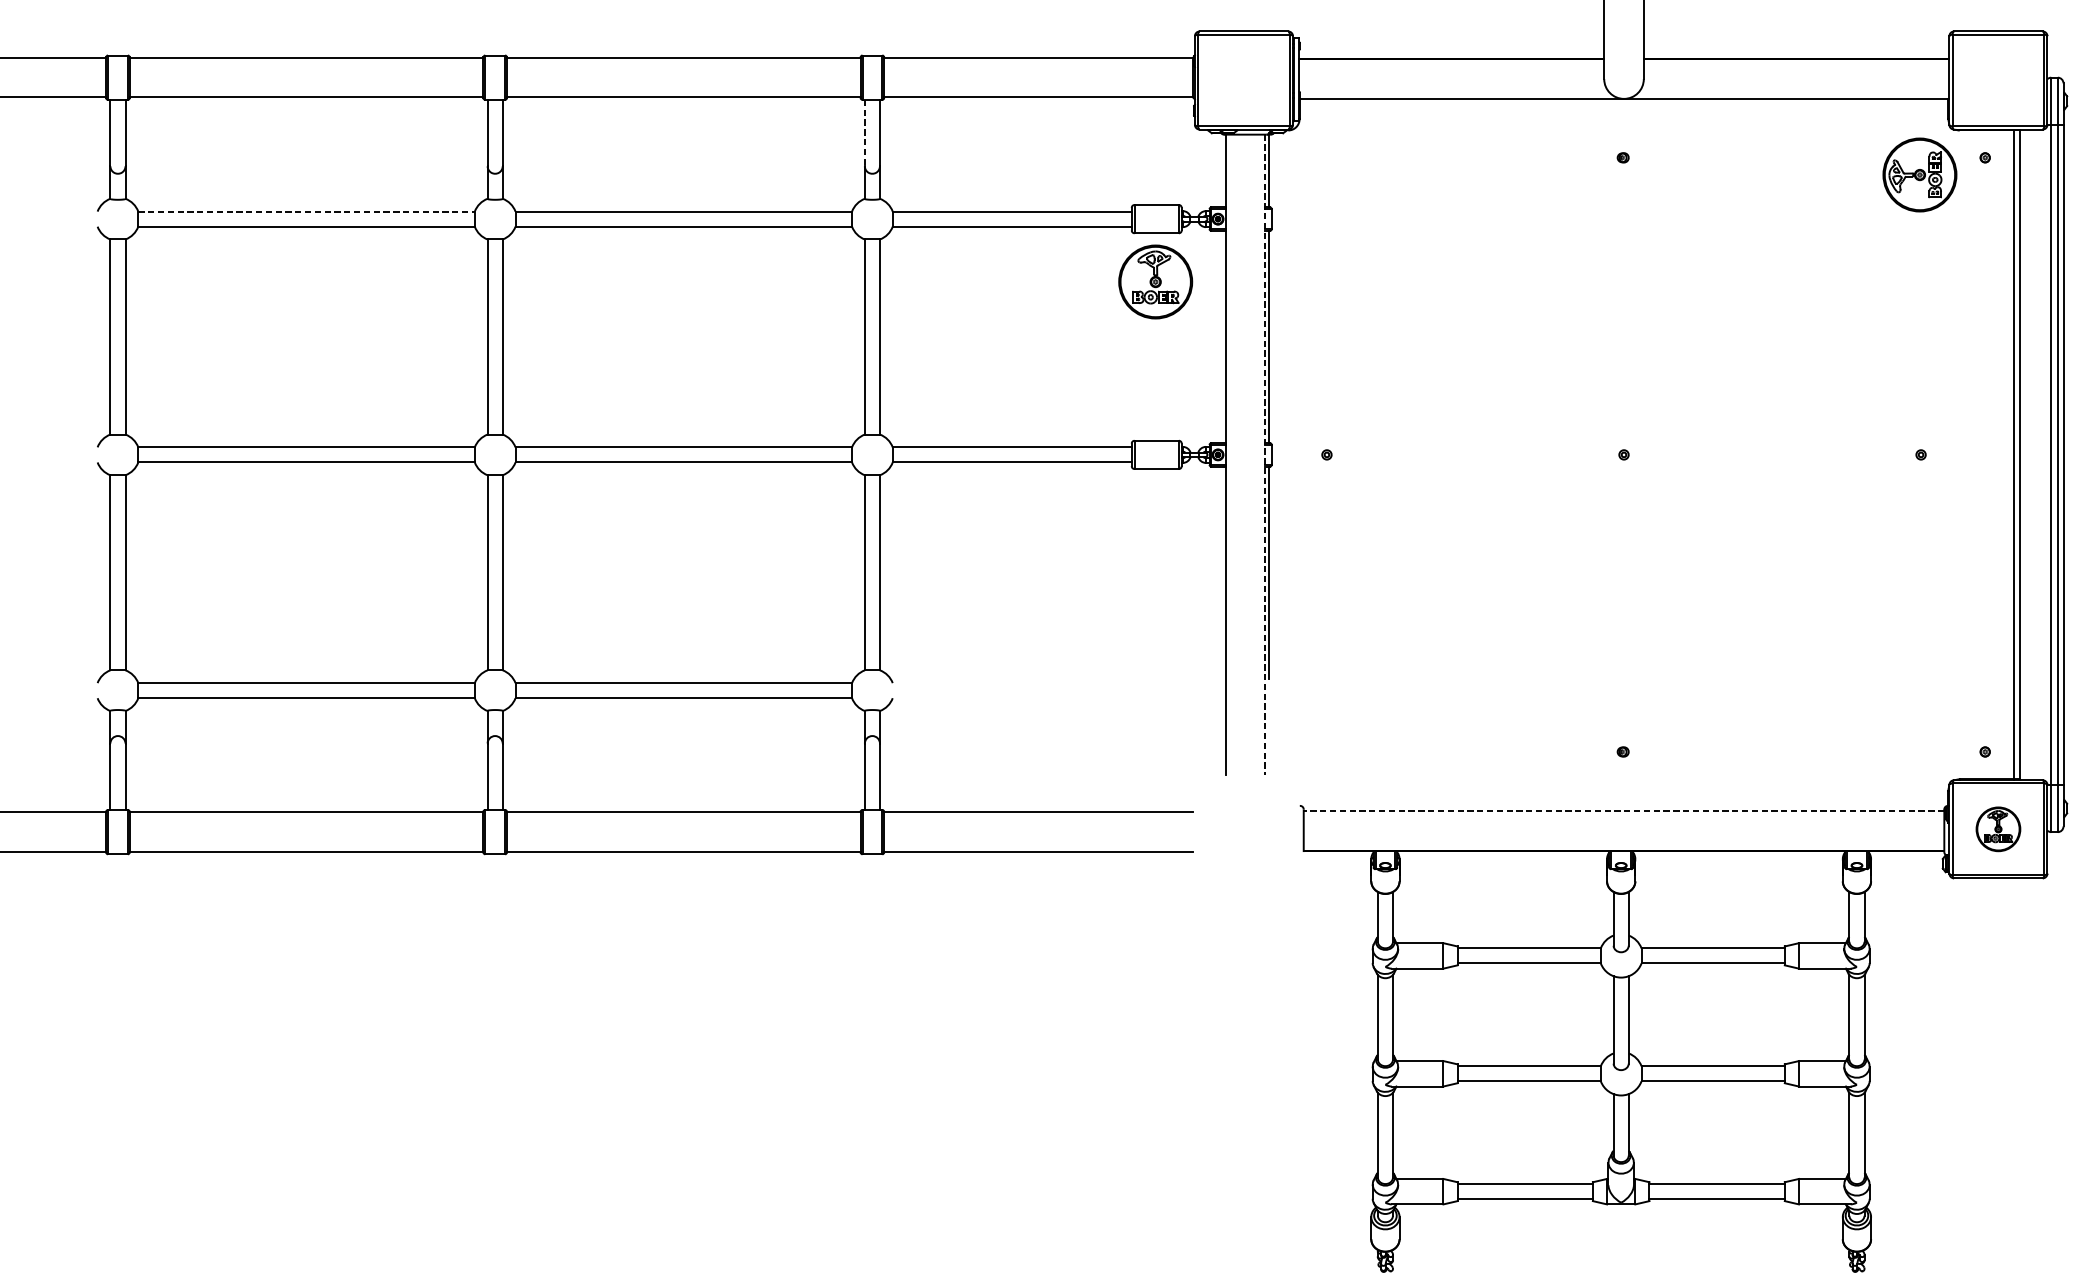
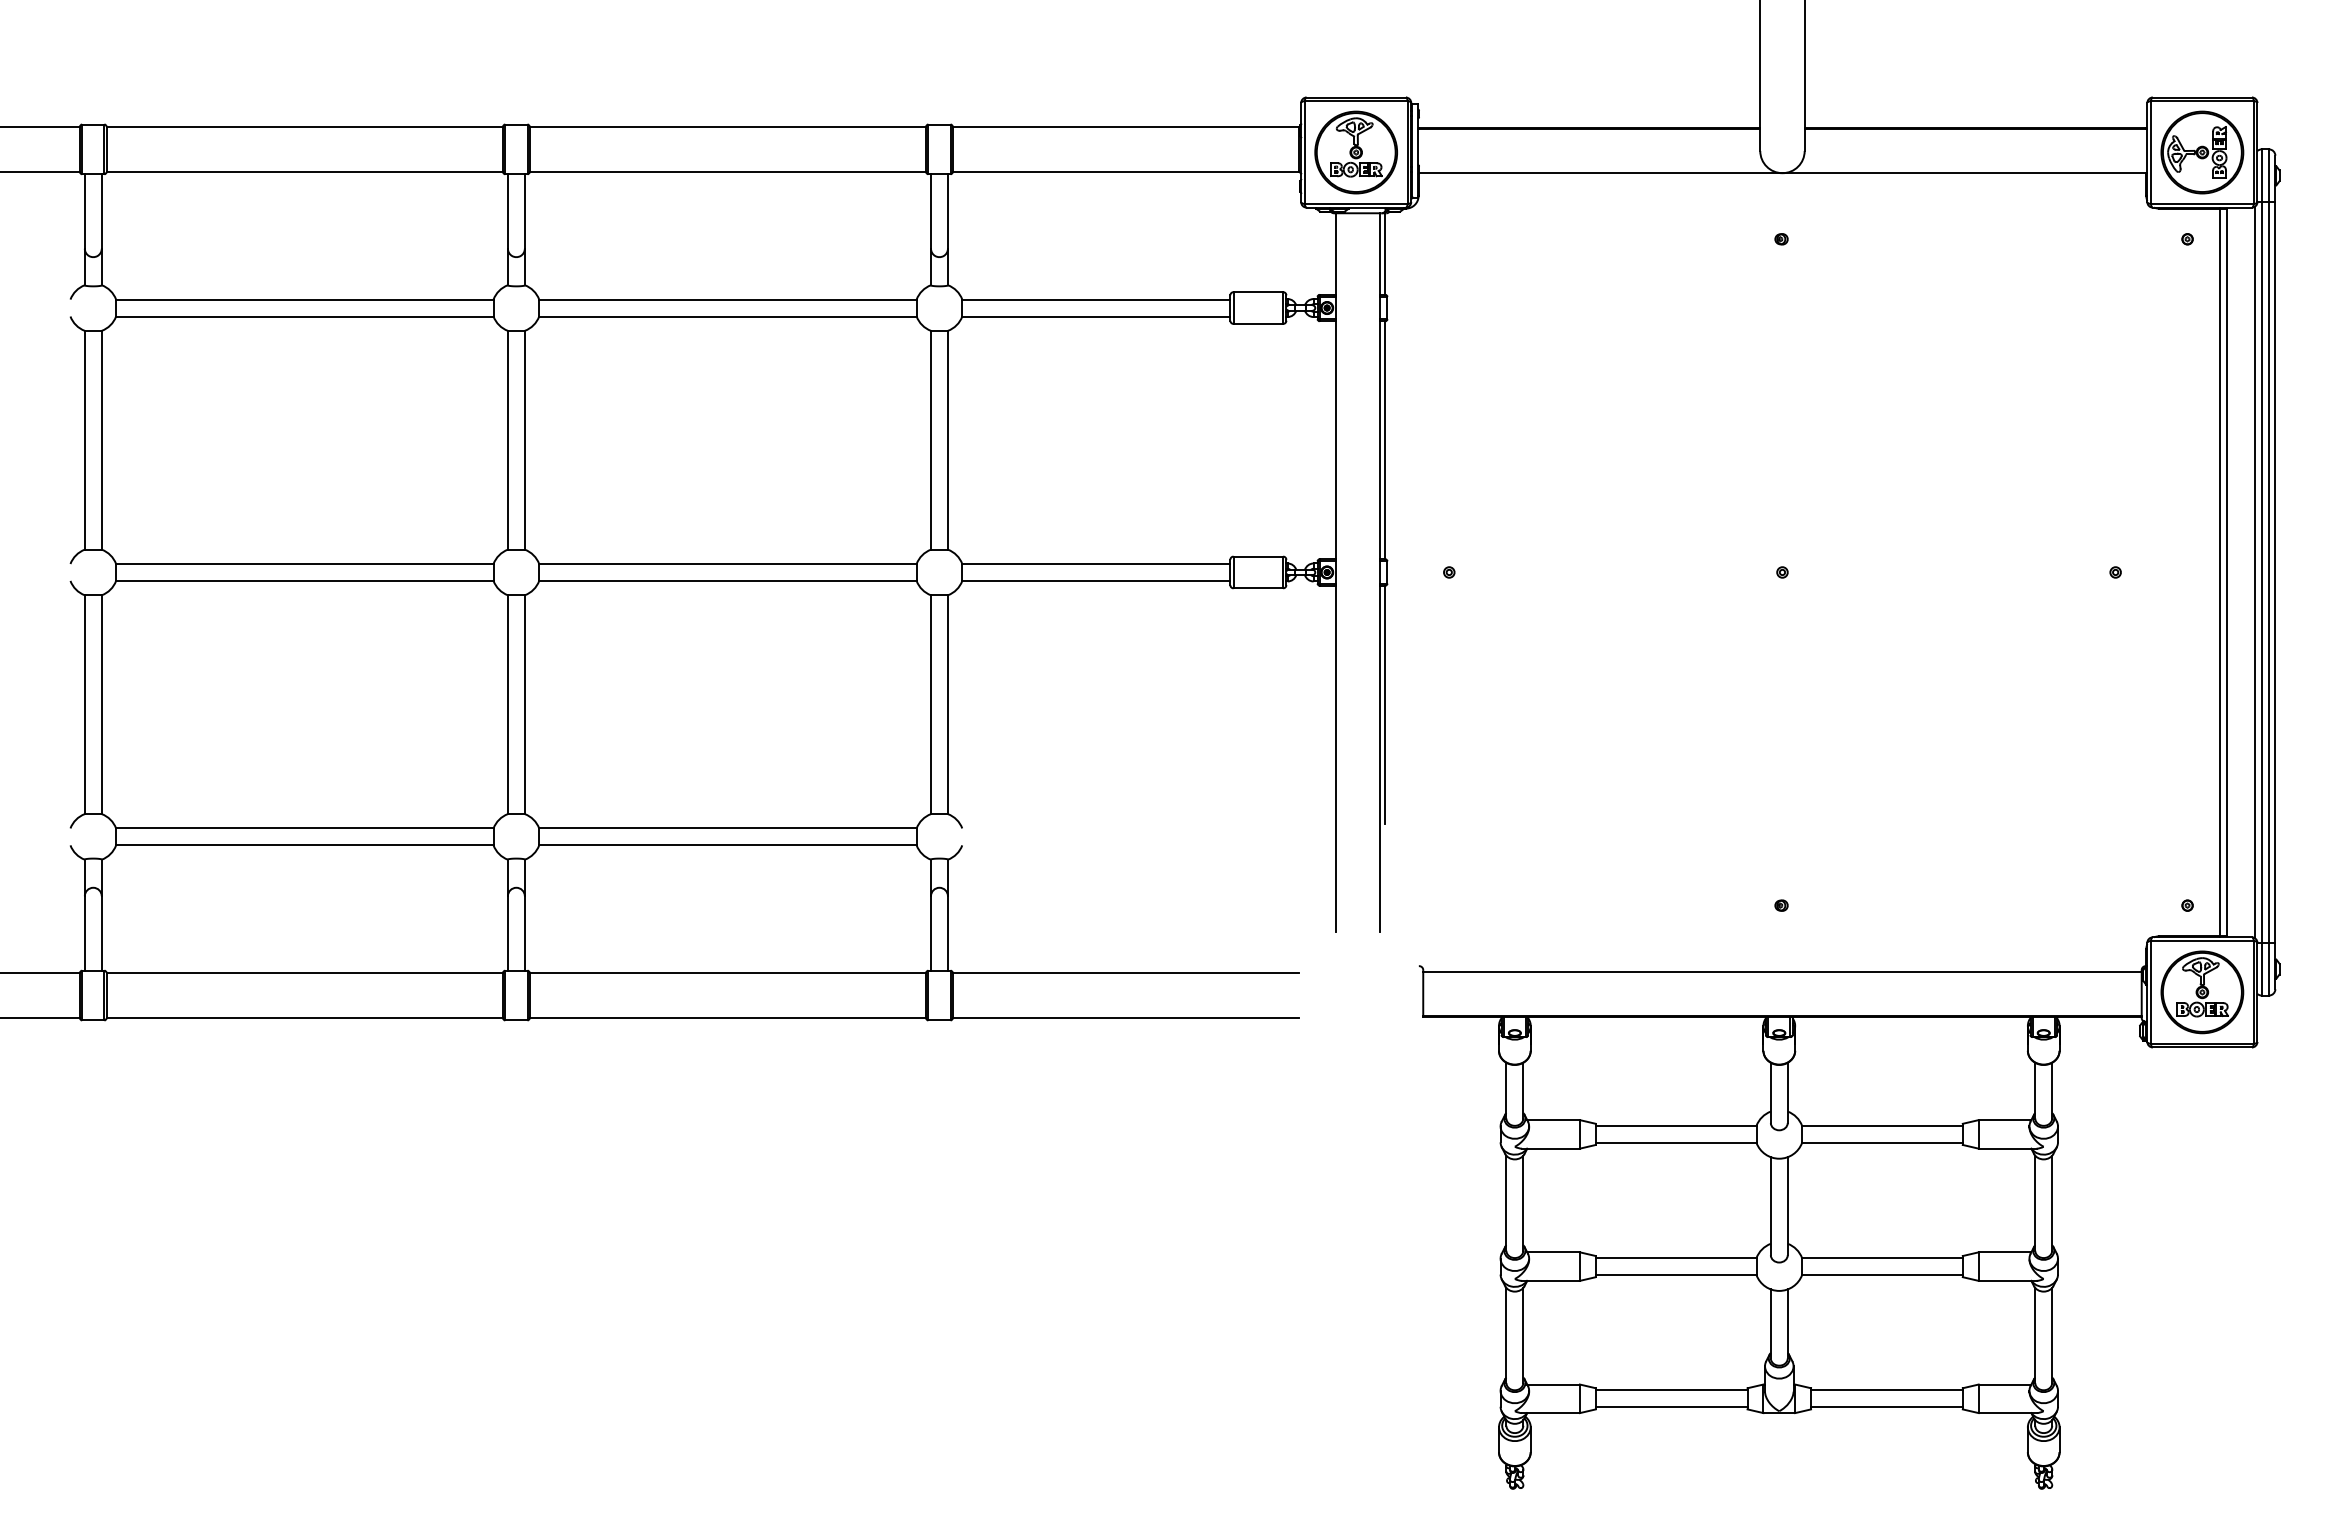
line: (865, 133) -> (931, 212), dashed -> solid
part: (1920, 174) -> (2202, 152), moved
line: (306, 211) -> (304, 299), dashed -> solid
part: (1155, 281) -> (1355, 152), moved
line: (1265, 454) -> (1380, 572), dashed -> solid
line: (2045, 454) -> (2255, 572), added
line: (1623, 810) -> (1781, 971), dashed -> solid
part: (1998, 829) -> (2202, 992), size x1.67

